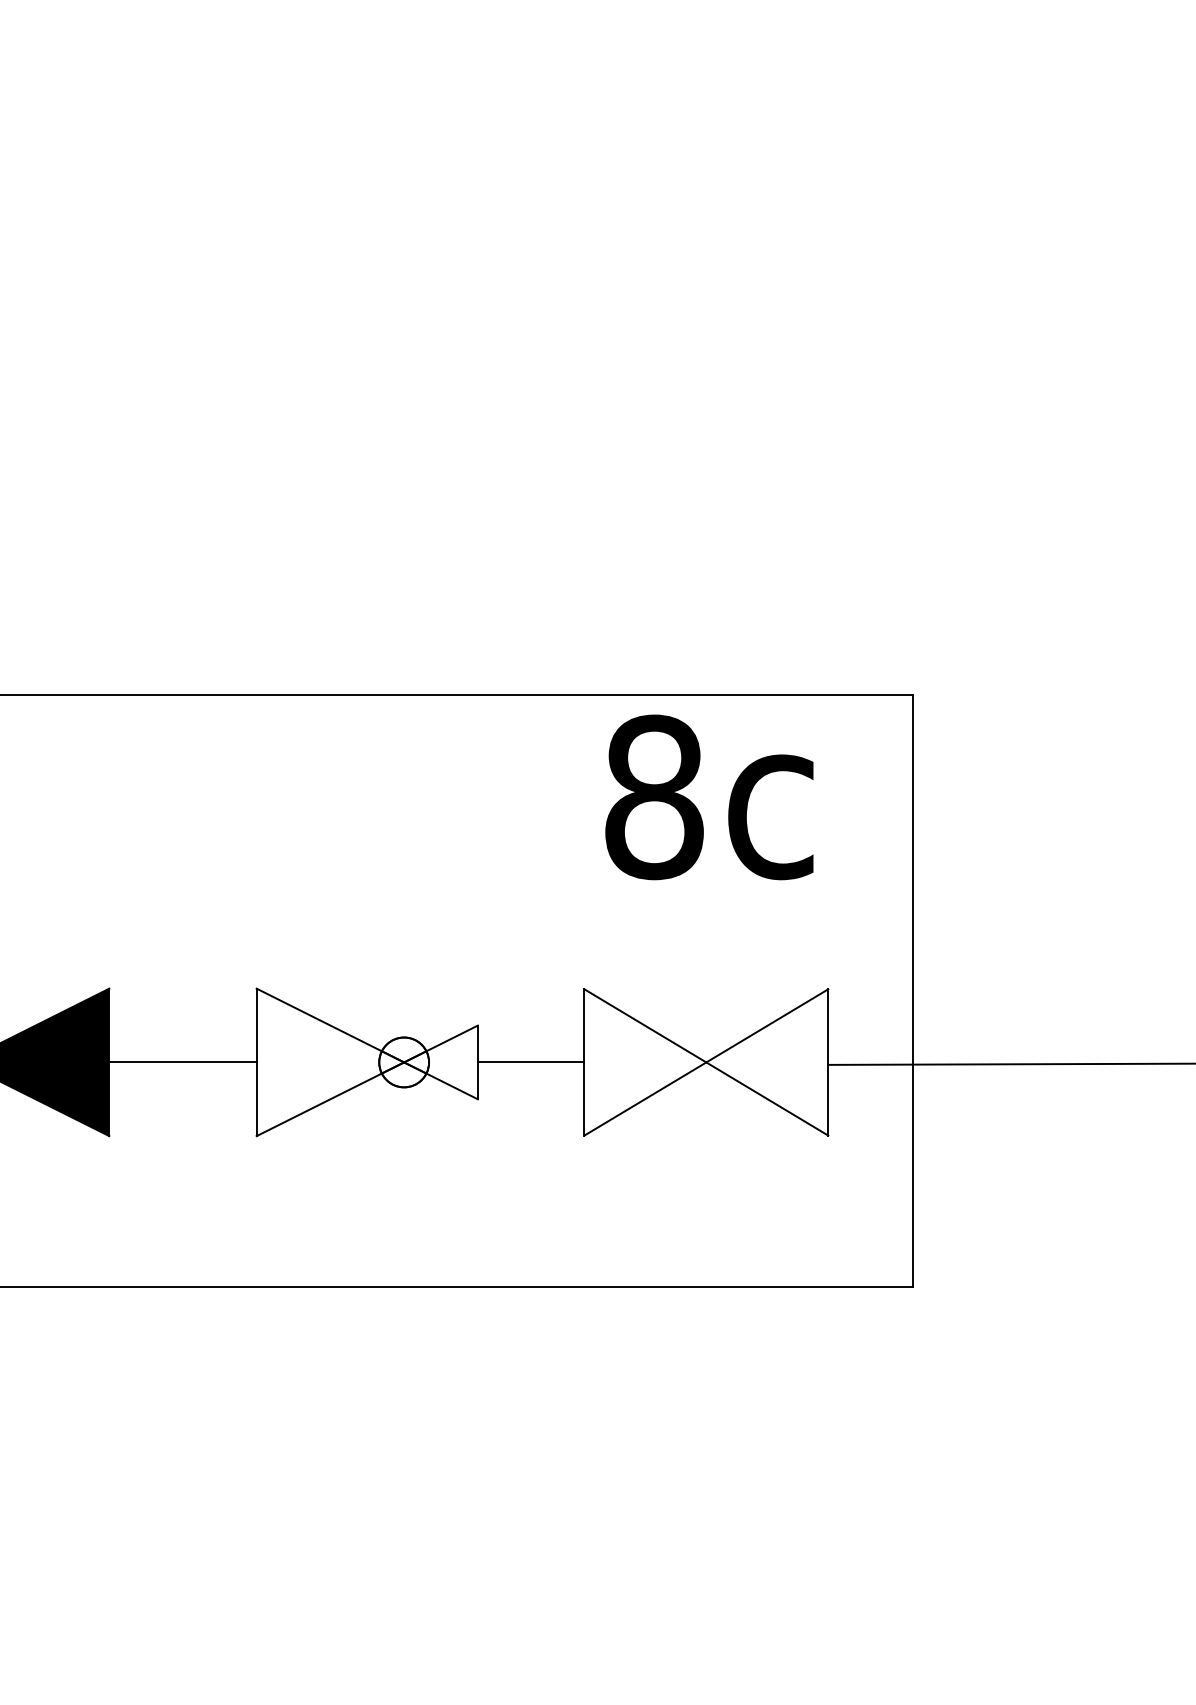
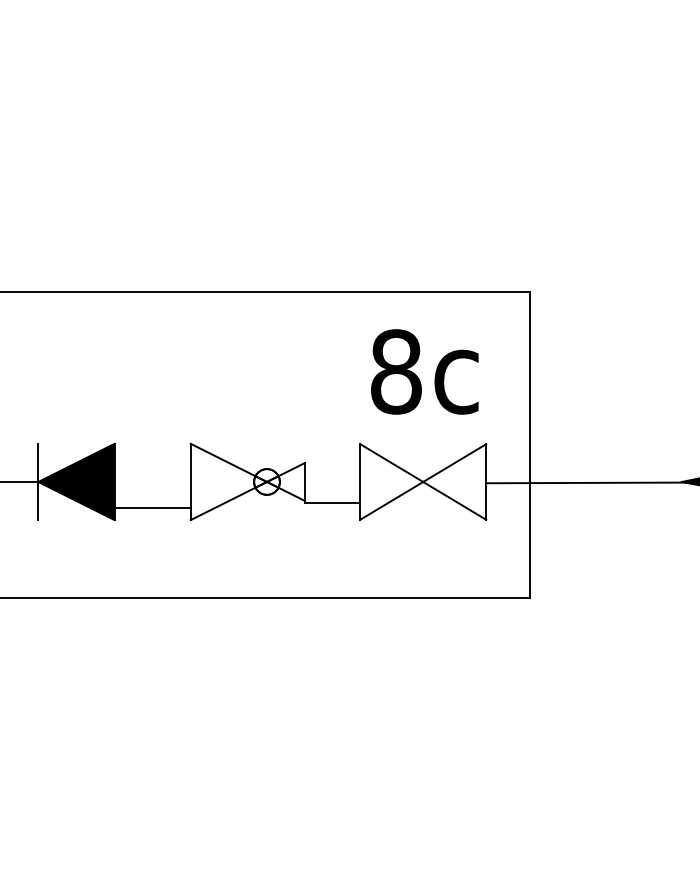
text: (708, 796) -> (424, 371), moved
line: (182, 1061) -> (152, 507), moved
line: (530, 1061) -> (332, 502), moved

